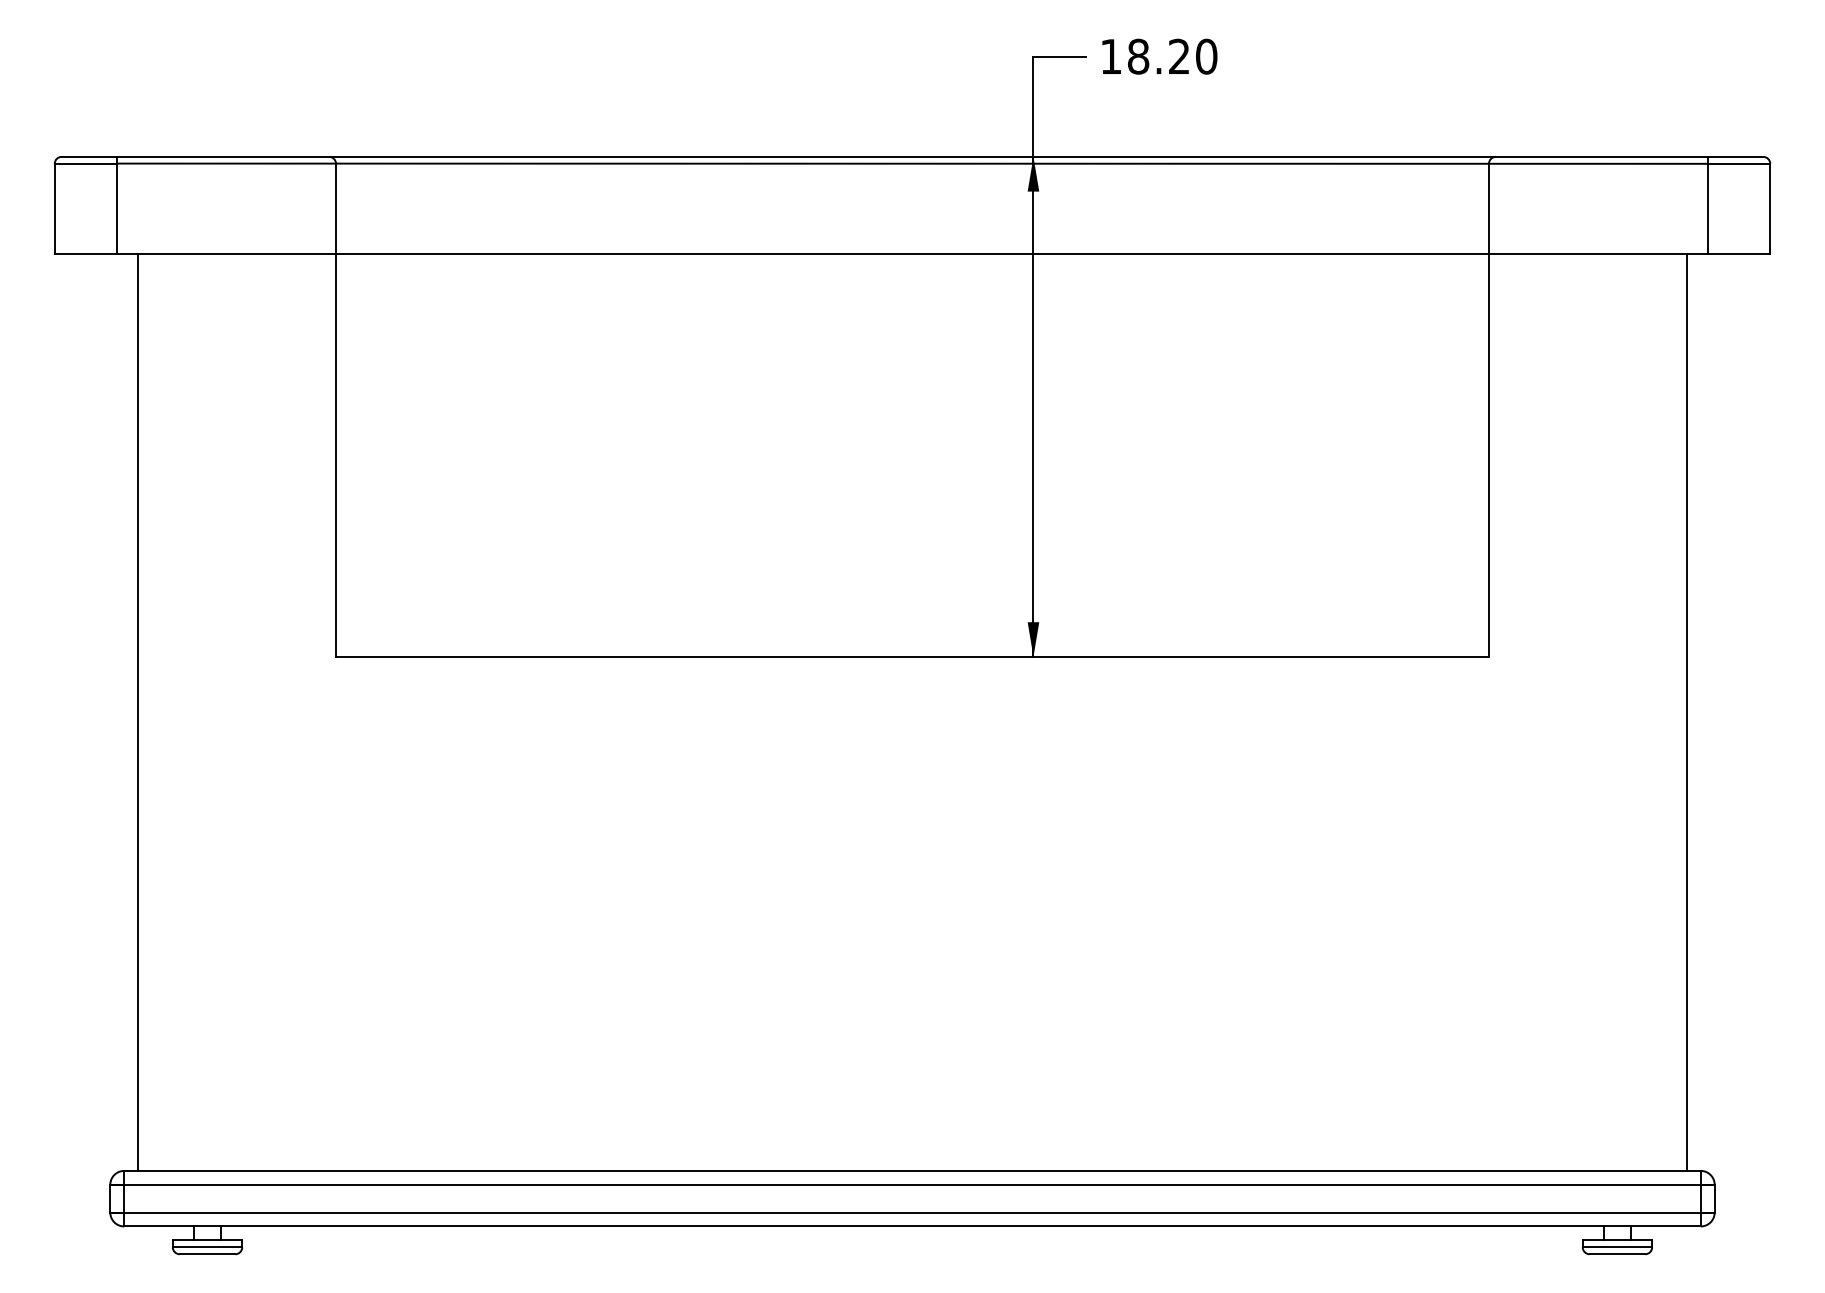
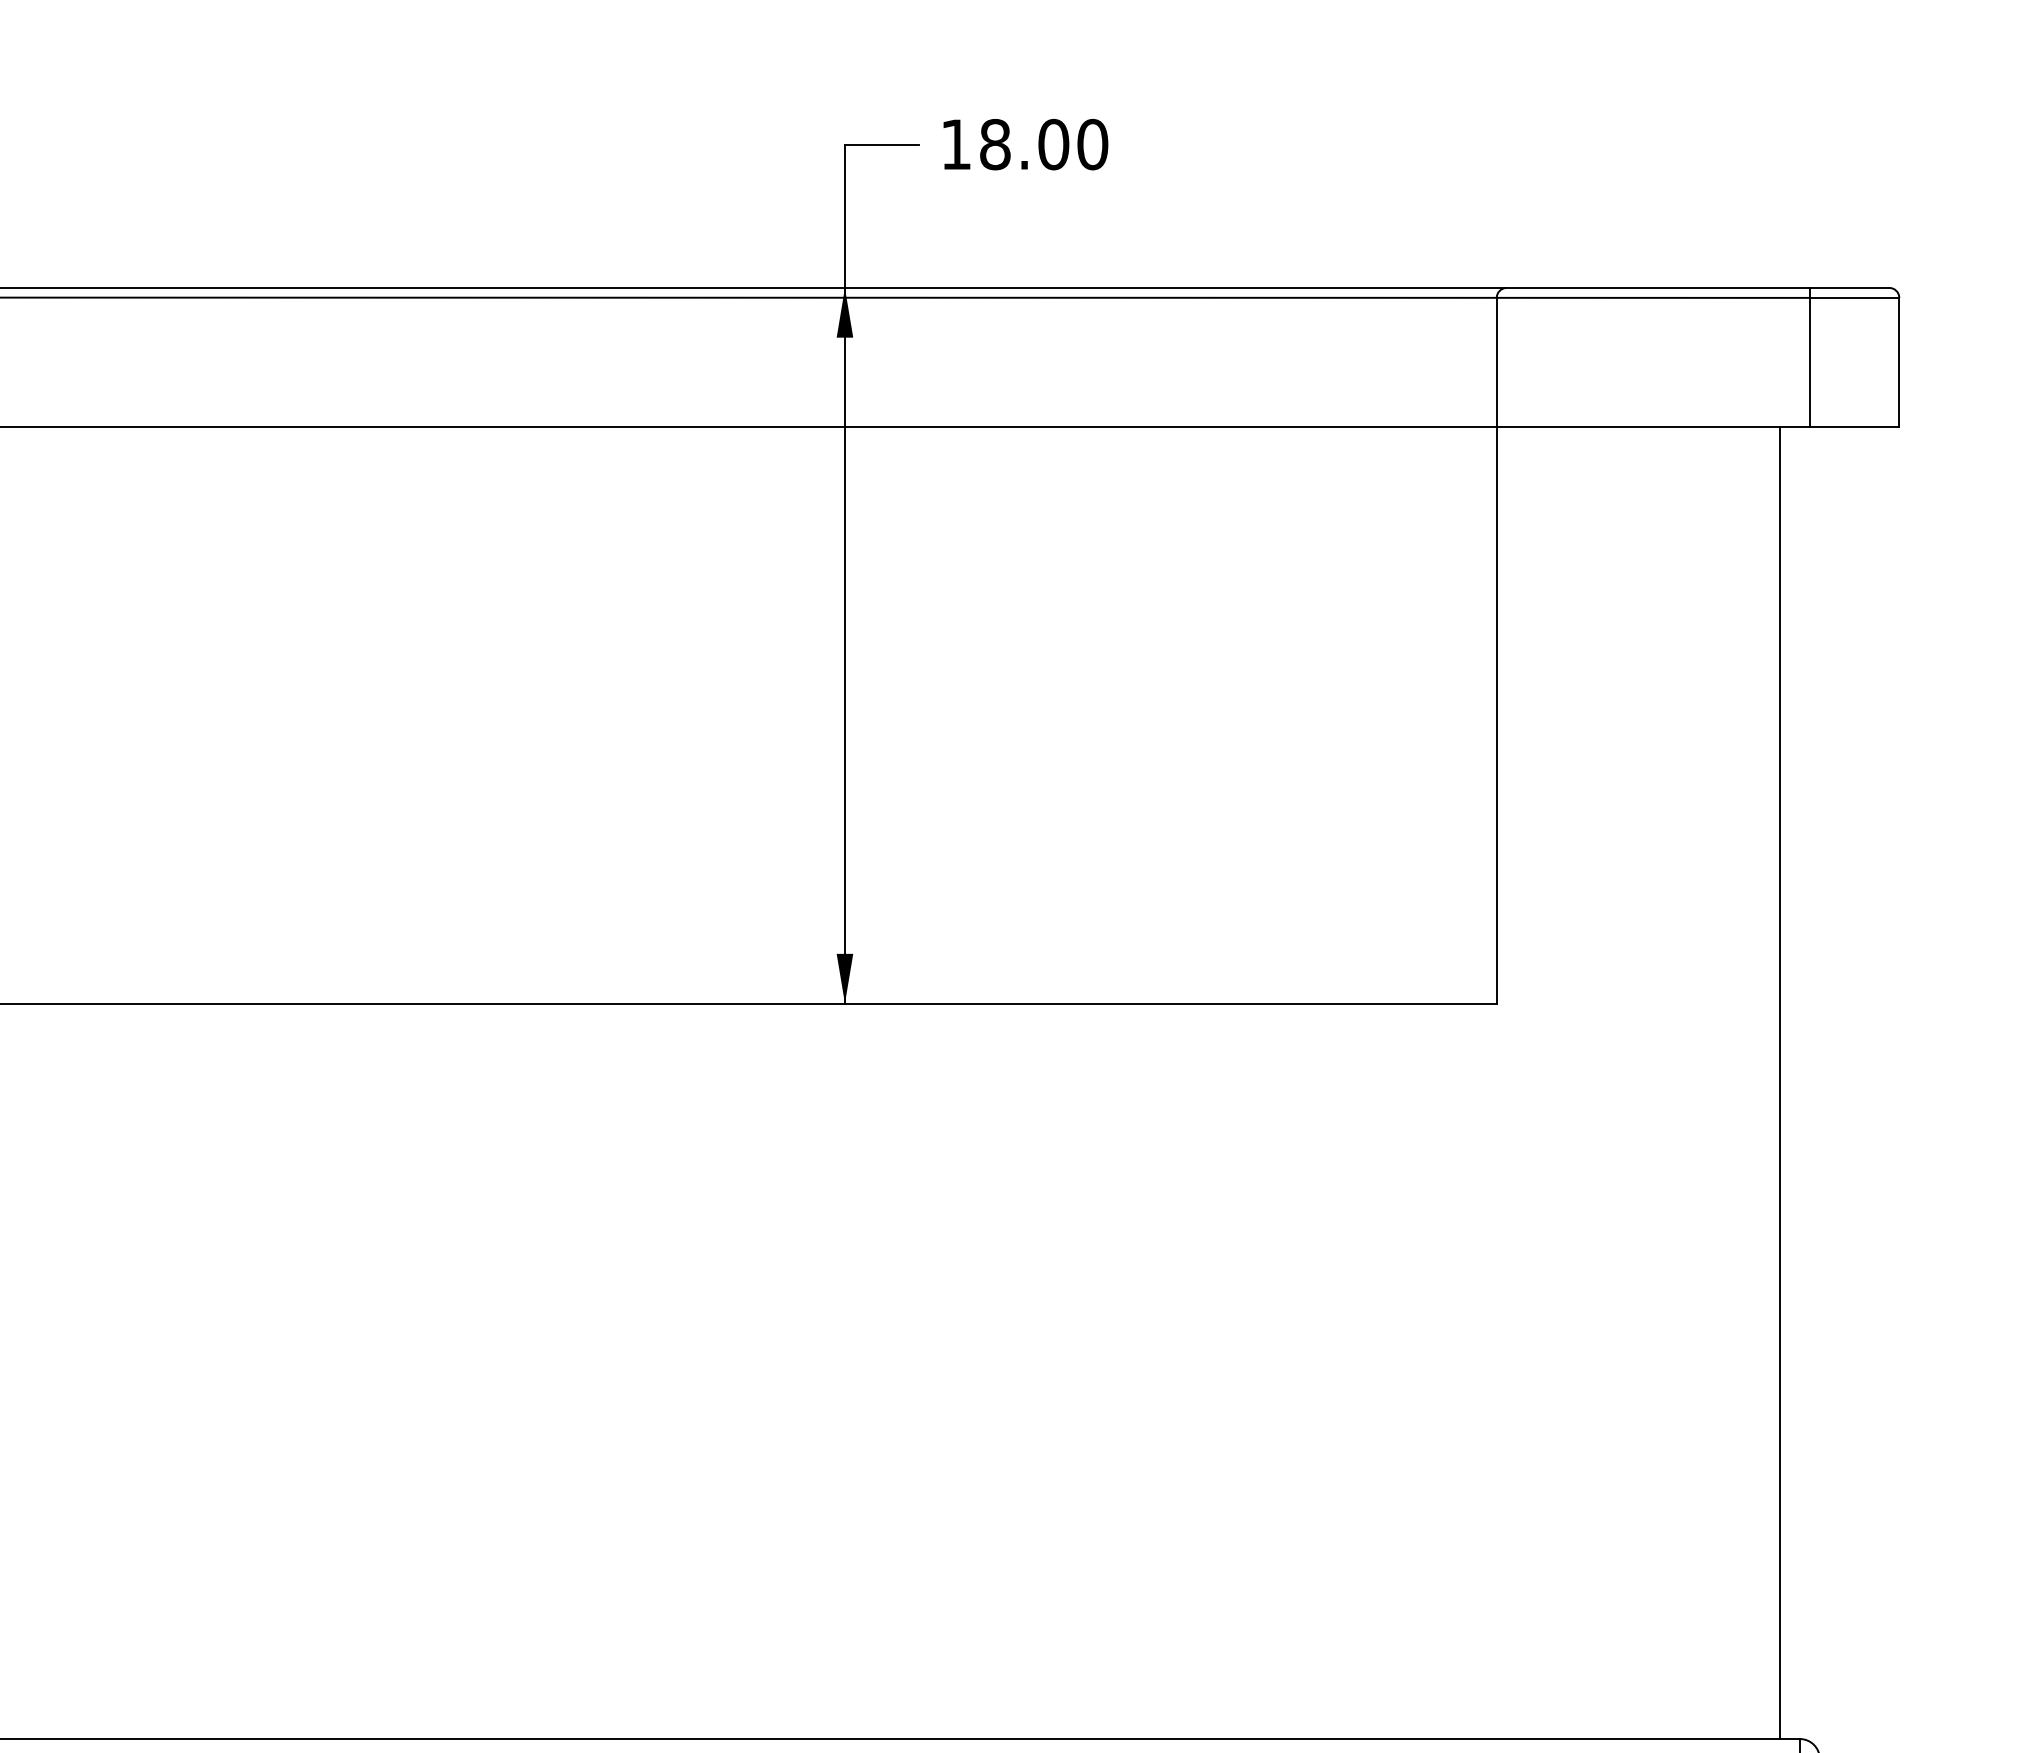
text: (1179, 56) -> (1053, 144), 18.20 -> 18.00

